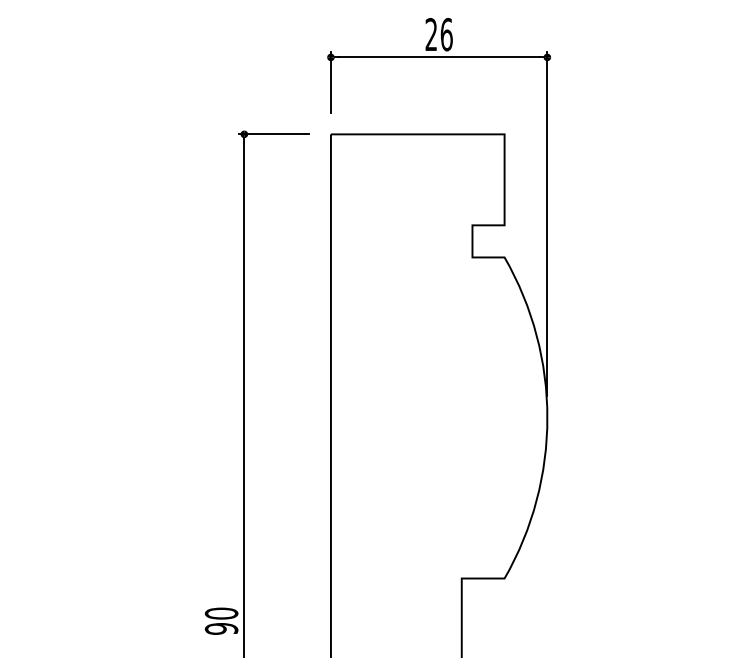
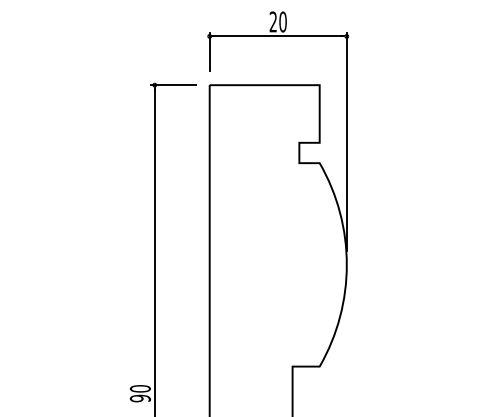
text: (445, 33) -> (282, 21), 26 -> 20

